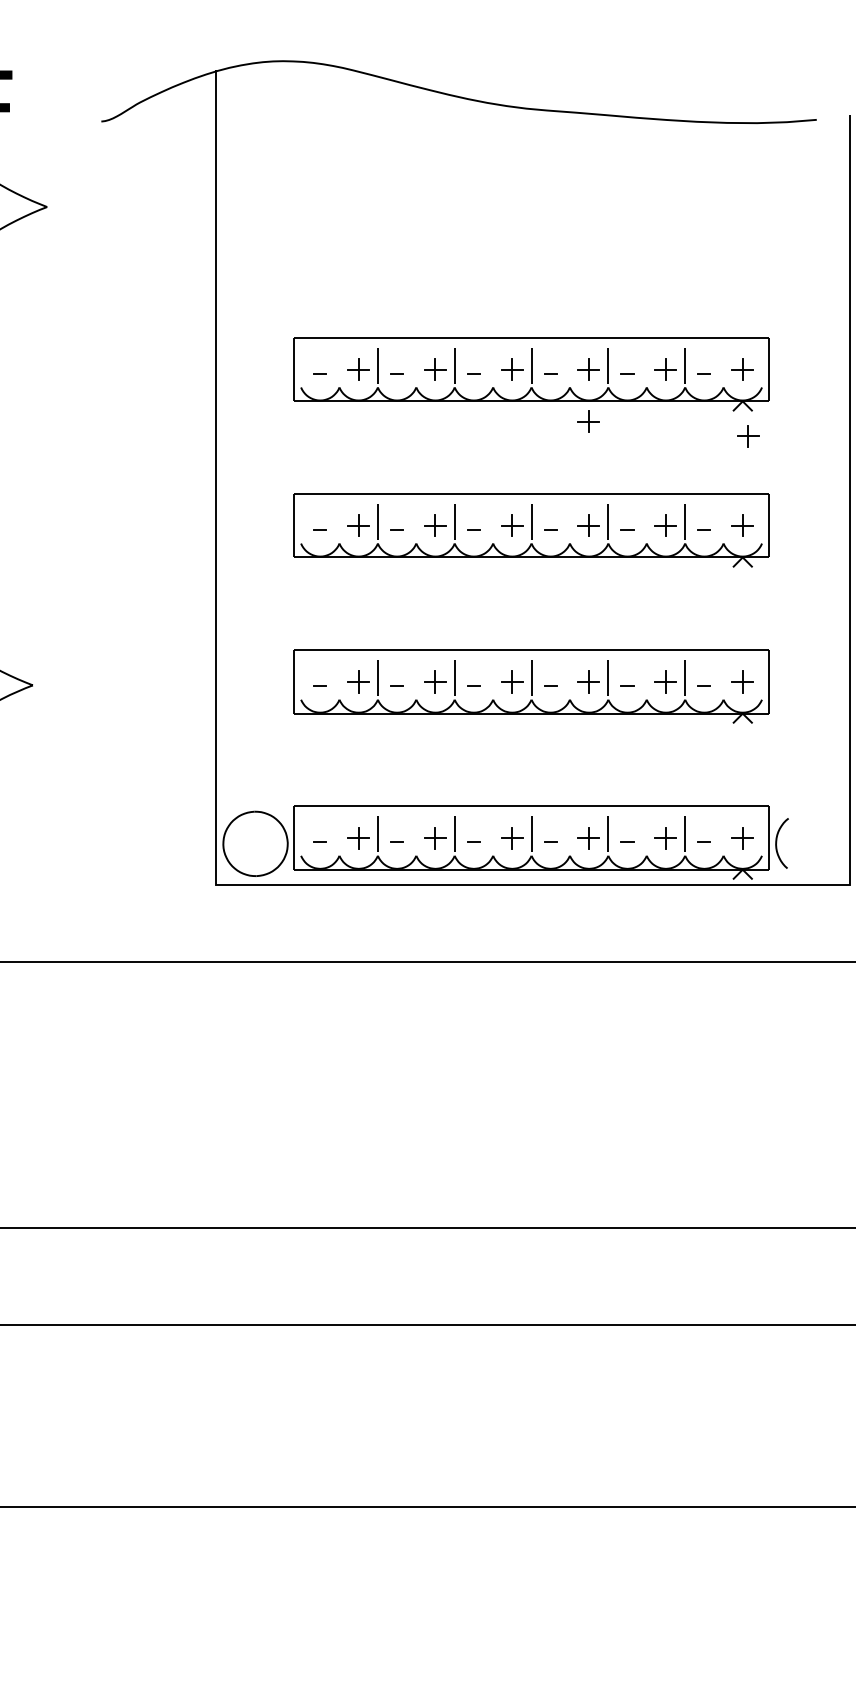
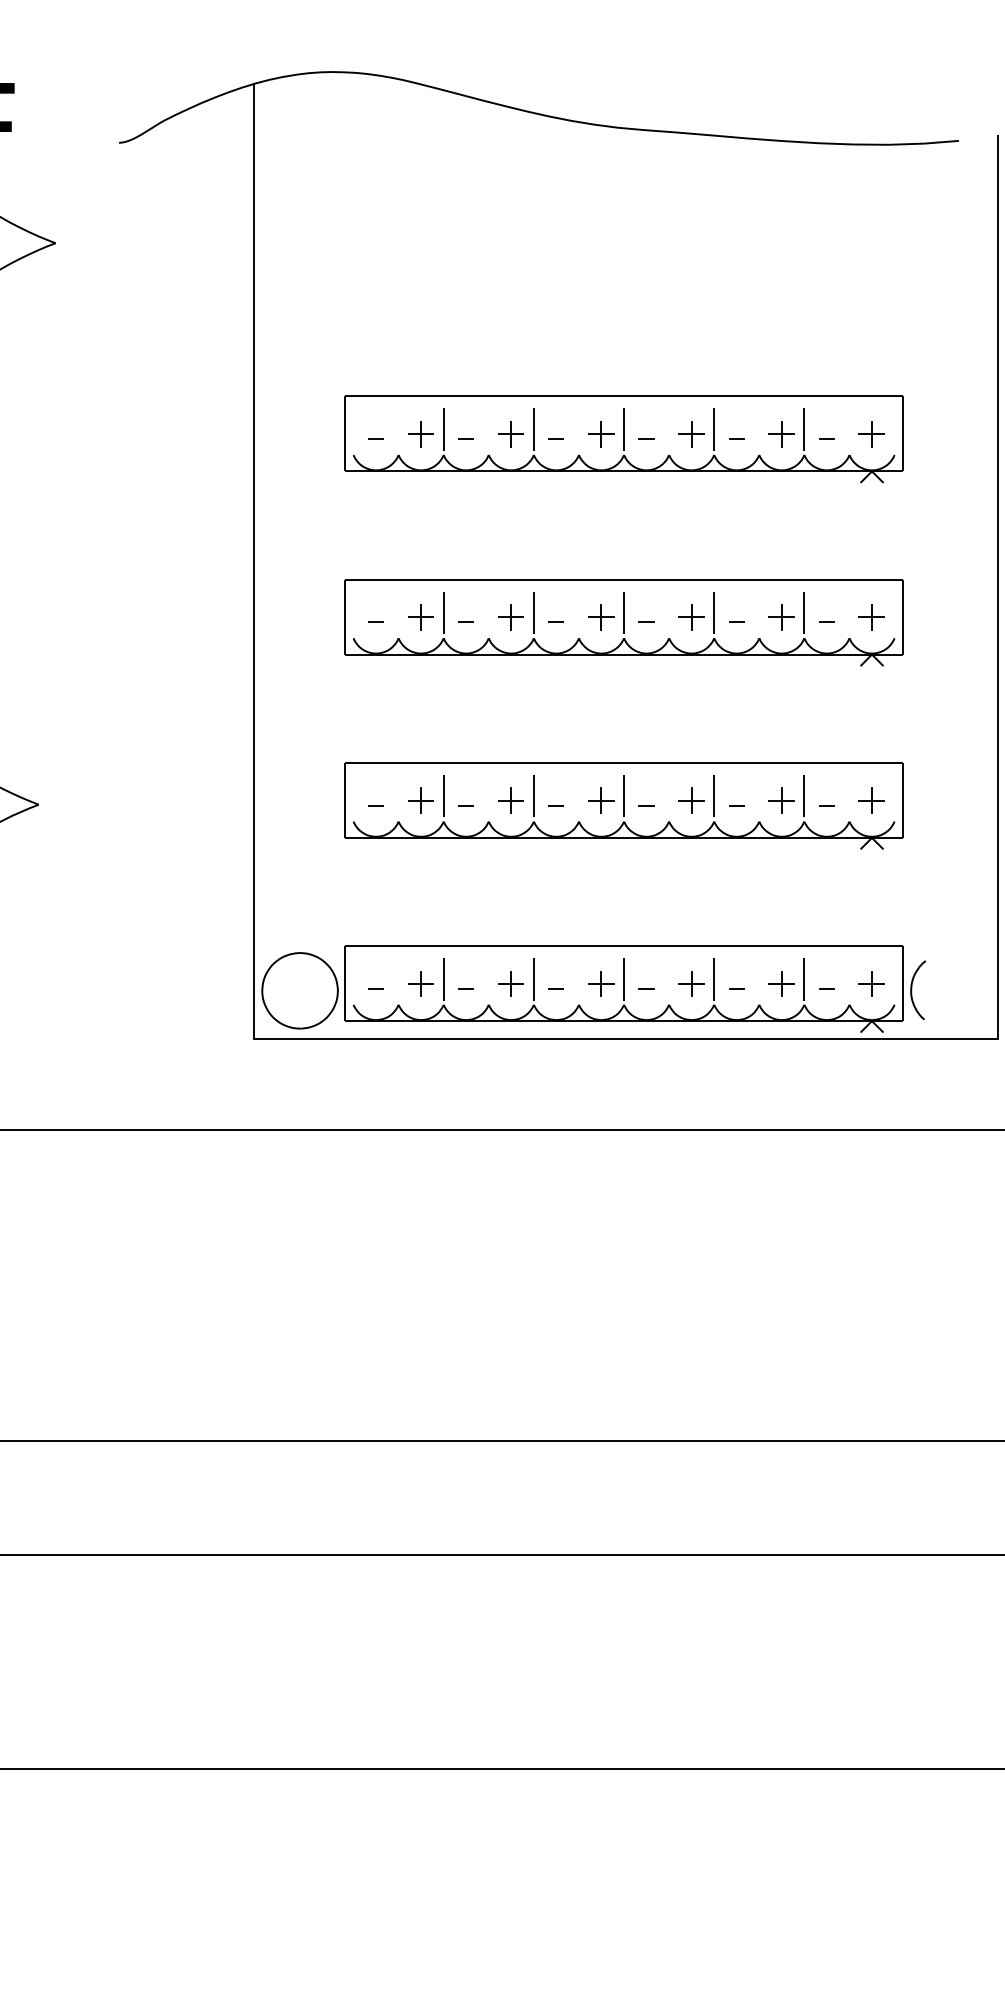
part: (589, 421) -> (691, 495), removed
part: (748, 436) -> (878, 512), removed

